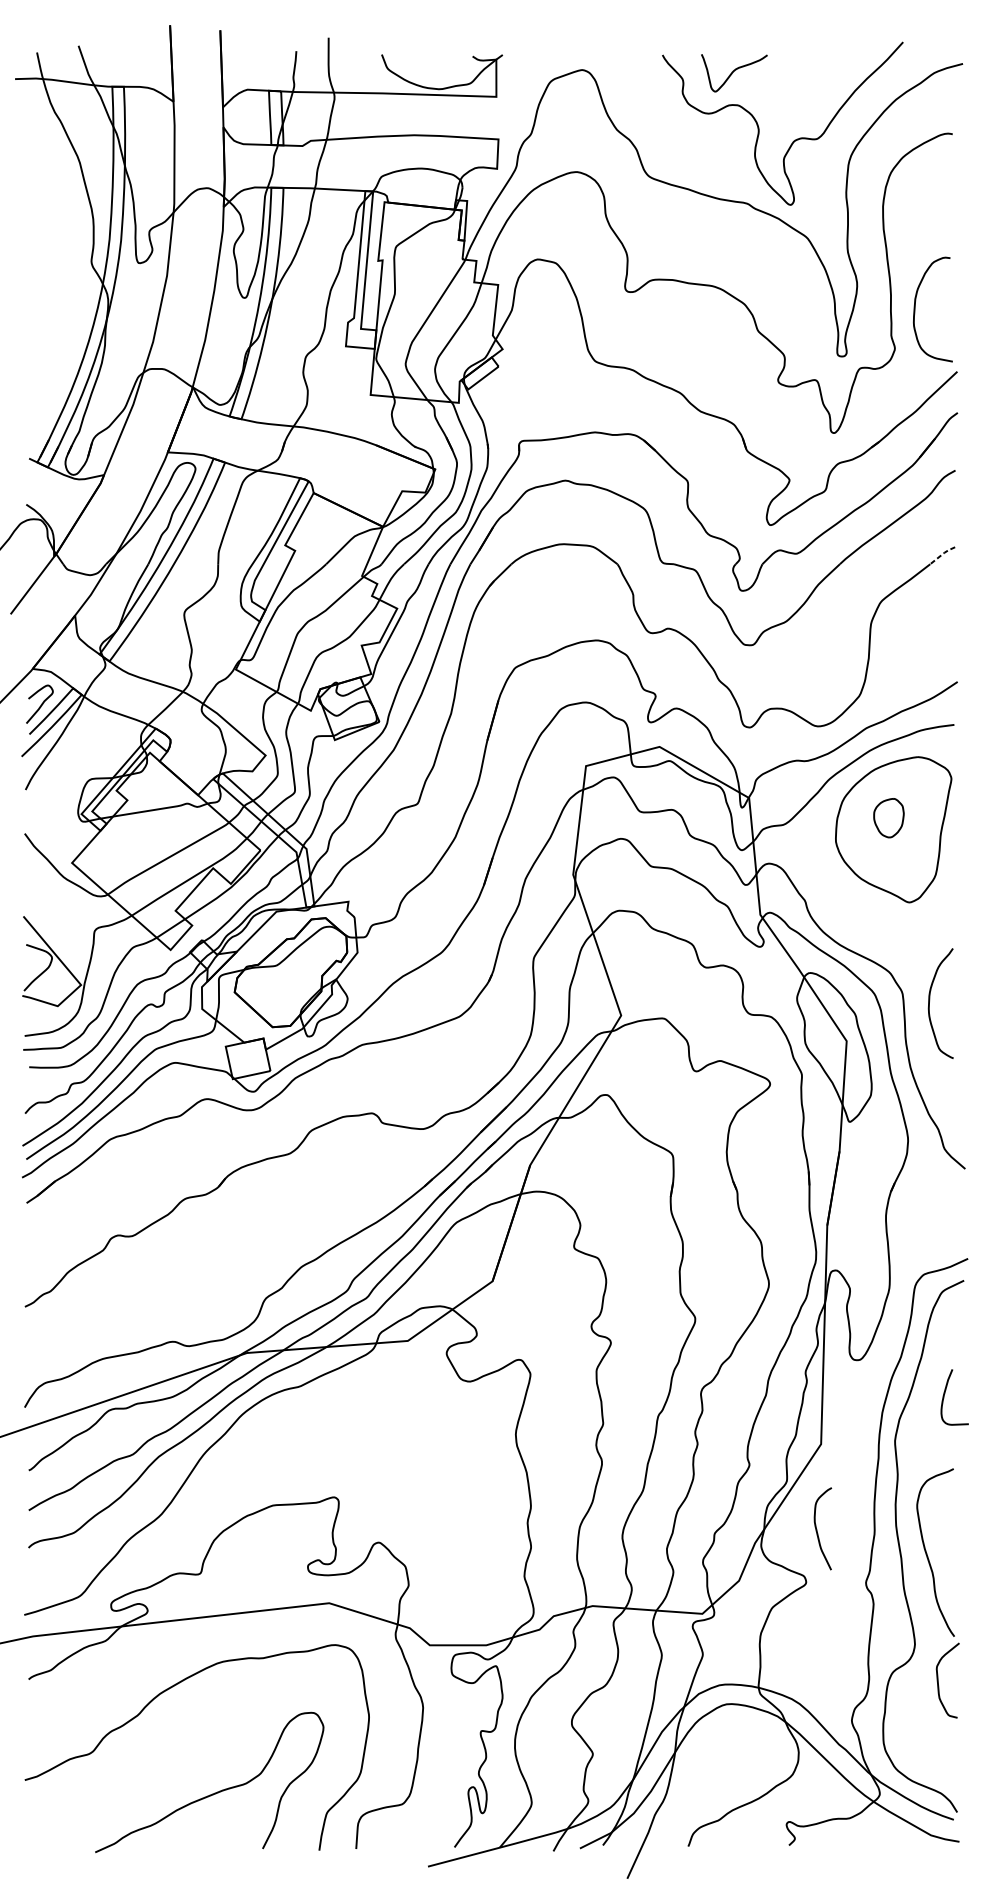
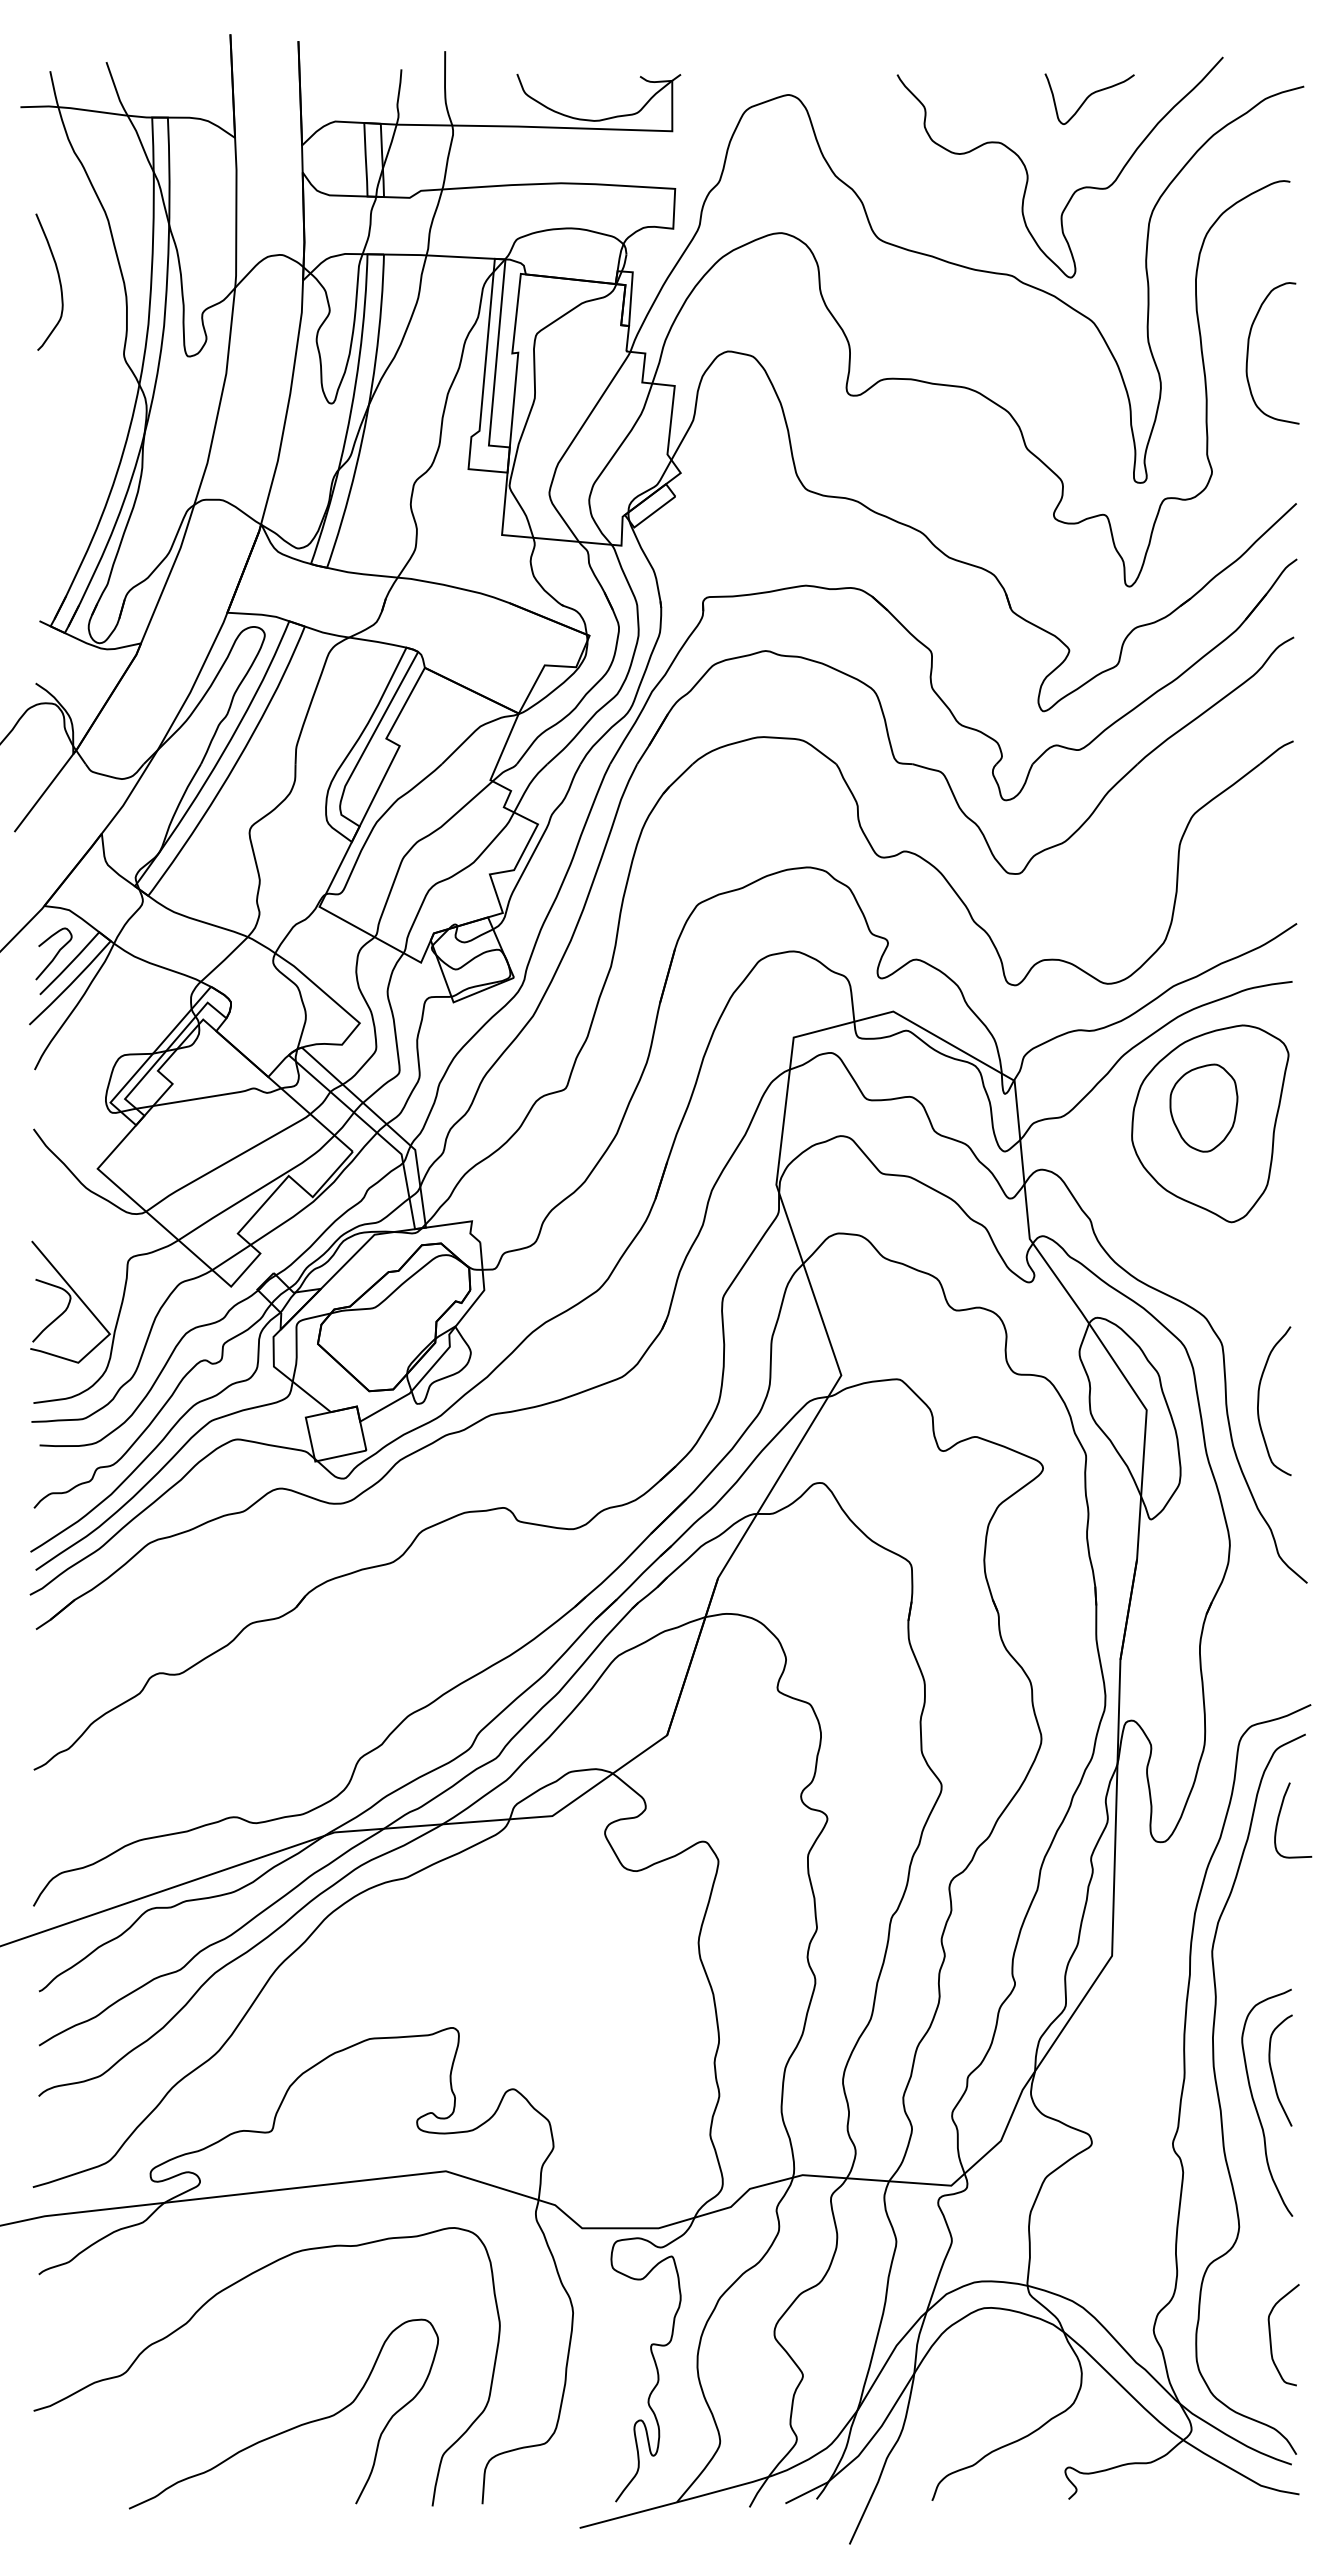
curve: (734, 71) -> (1089, 97), moved
curve: (43, 206) -> (58, 279), added
curve: (915, 309) -> (1248, 353), moved
line: (942, 554) -> (1276, 750), dashed -> solid
part: (888, 817) -> (1203, 1107), size x1.67
curve: (929, 1003) -> (1259, 1401), moved
curve: (944, 1395) -> (1279, 1818), moved
curve: (817, 1528) -> (1272, 2070), moved
curve: (938, 1682) -> (1271, 2337), moved

